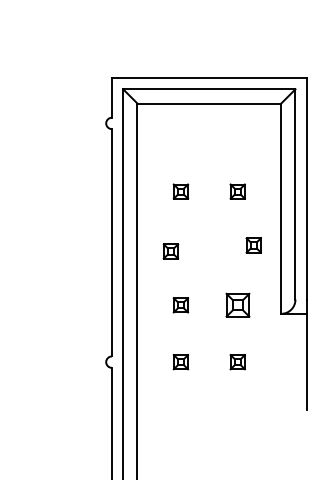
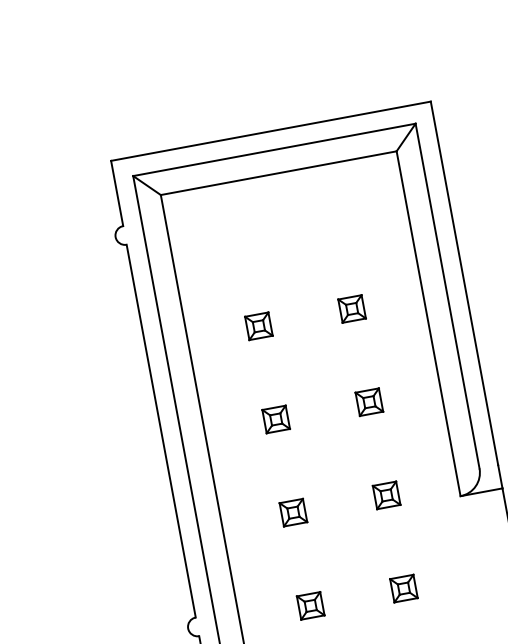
part: (253, 245) -> (368, 402), moved
part: (170, 251) -> (275, 419), moved
part: (237, 305) -> (386, 495), size x0.62

